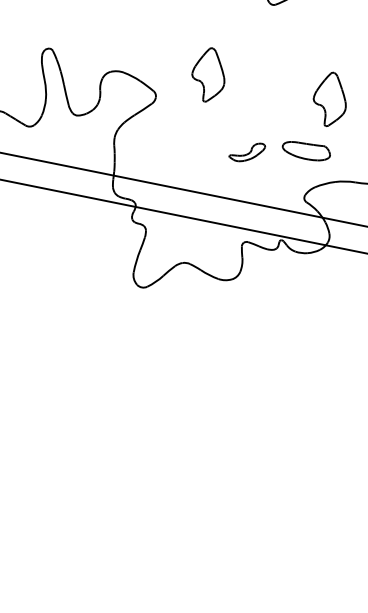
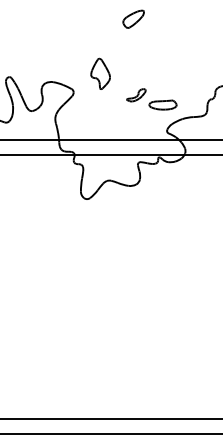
part: (330, 98) -> (170, 73), removed
part: (247, 152) -> (136, 95), moved

